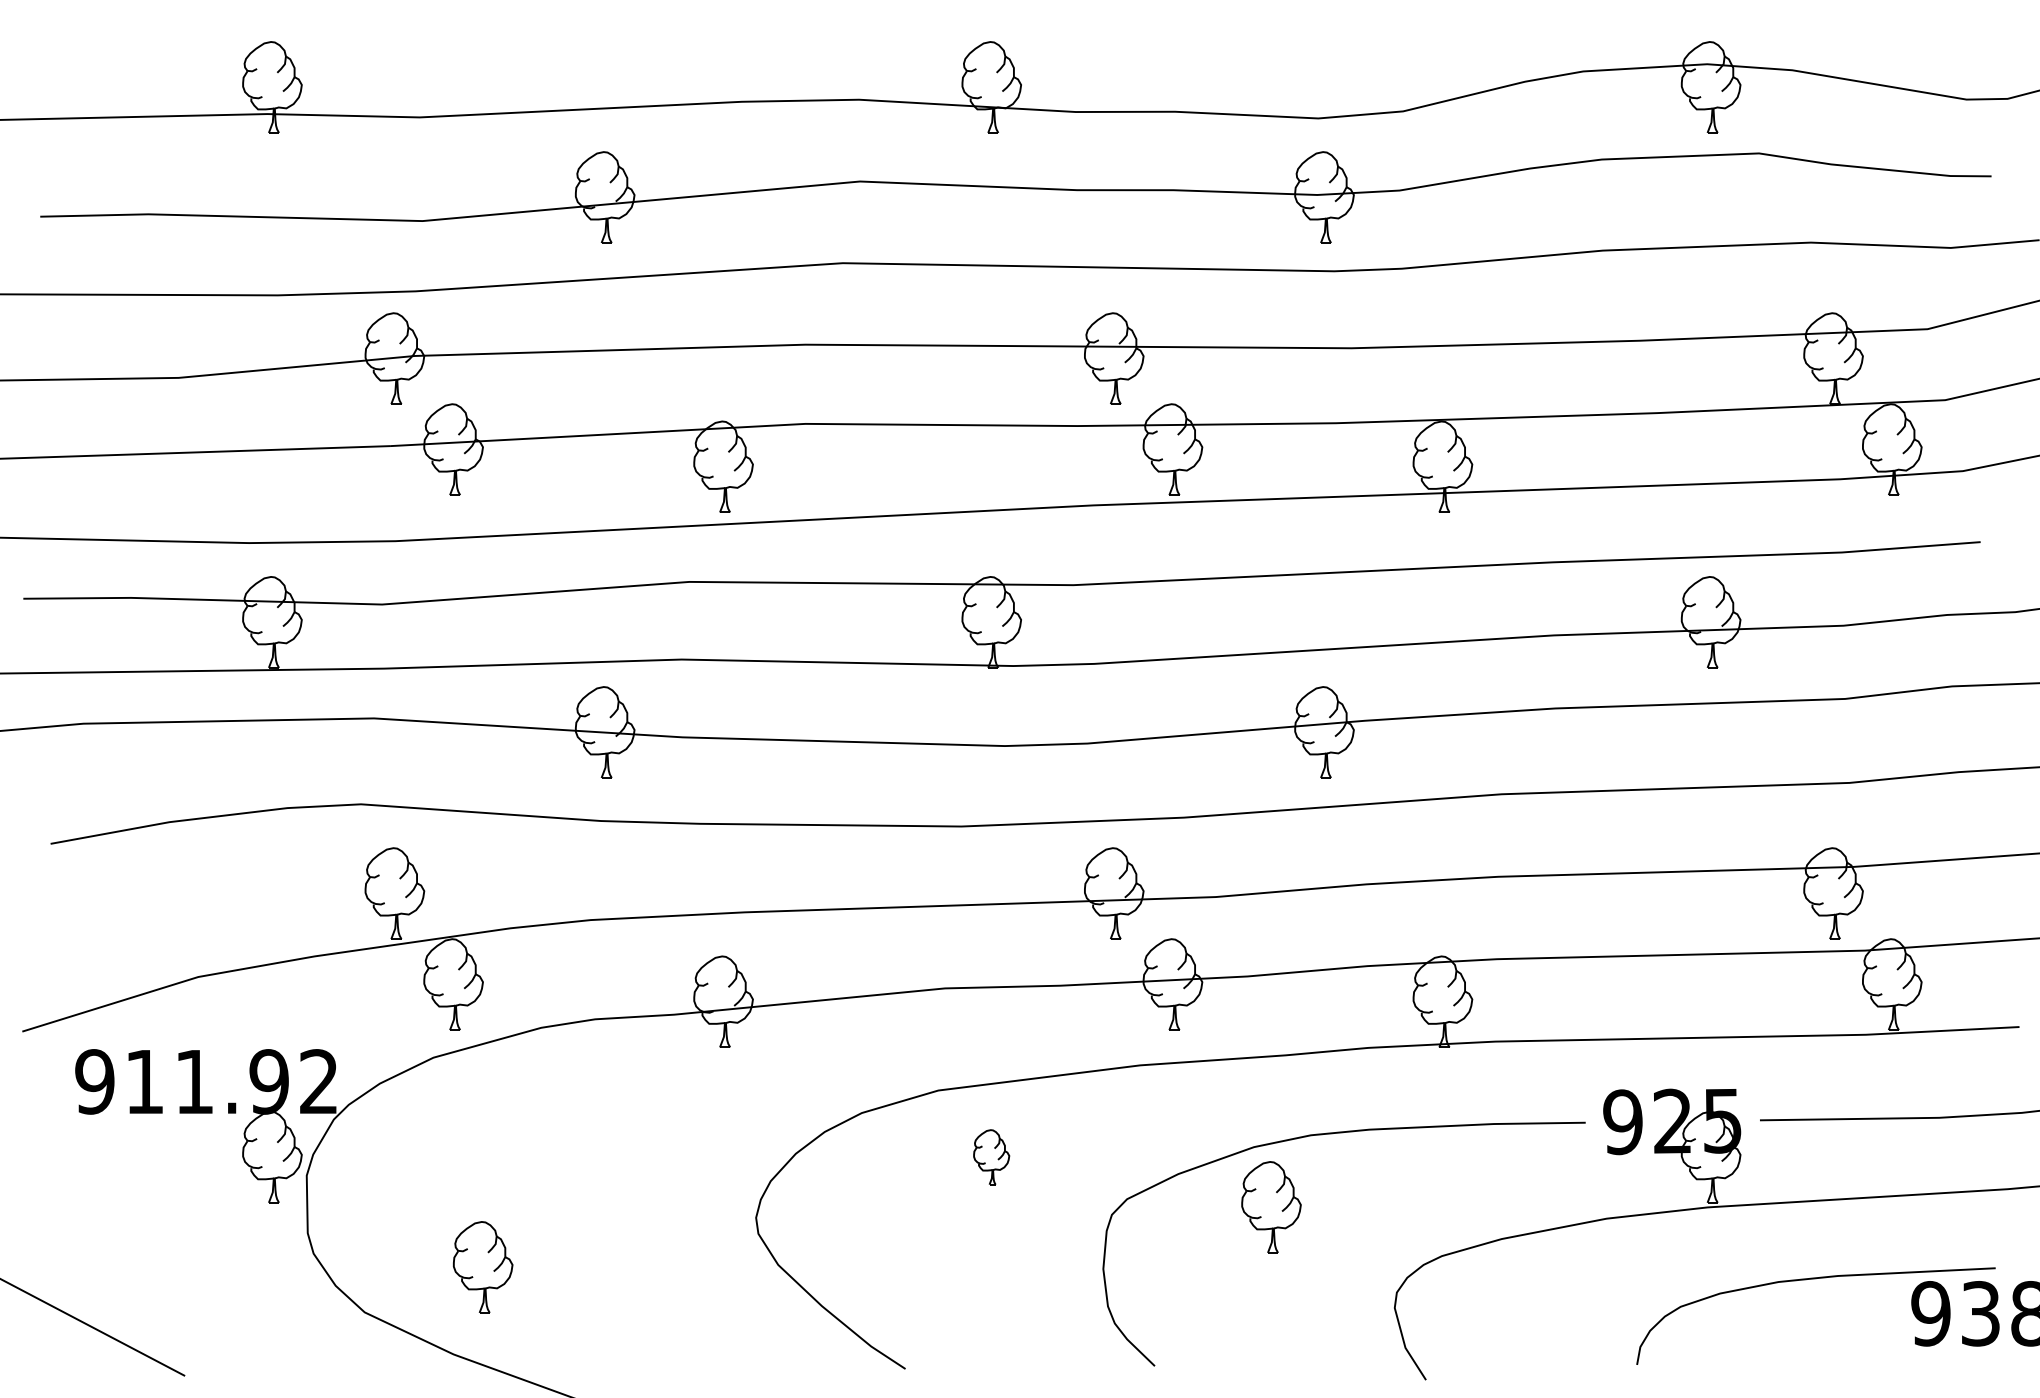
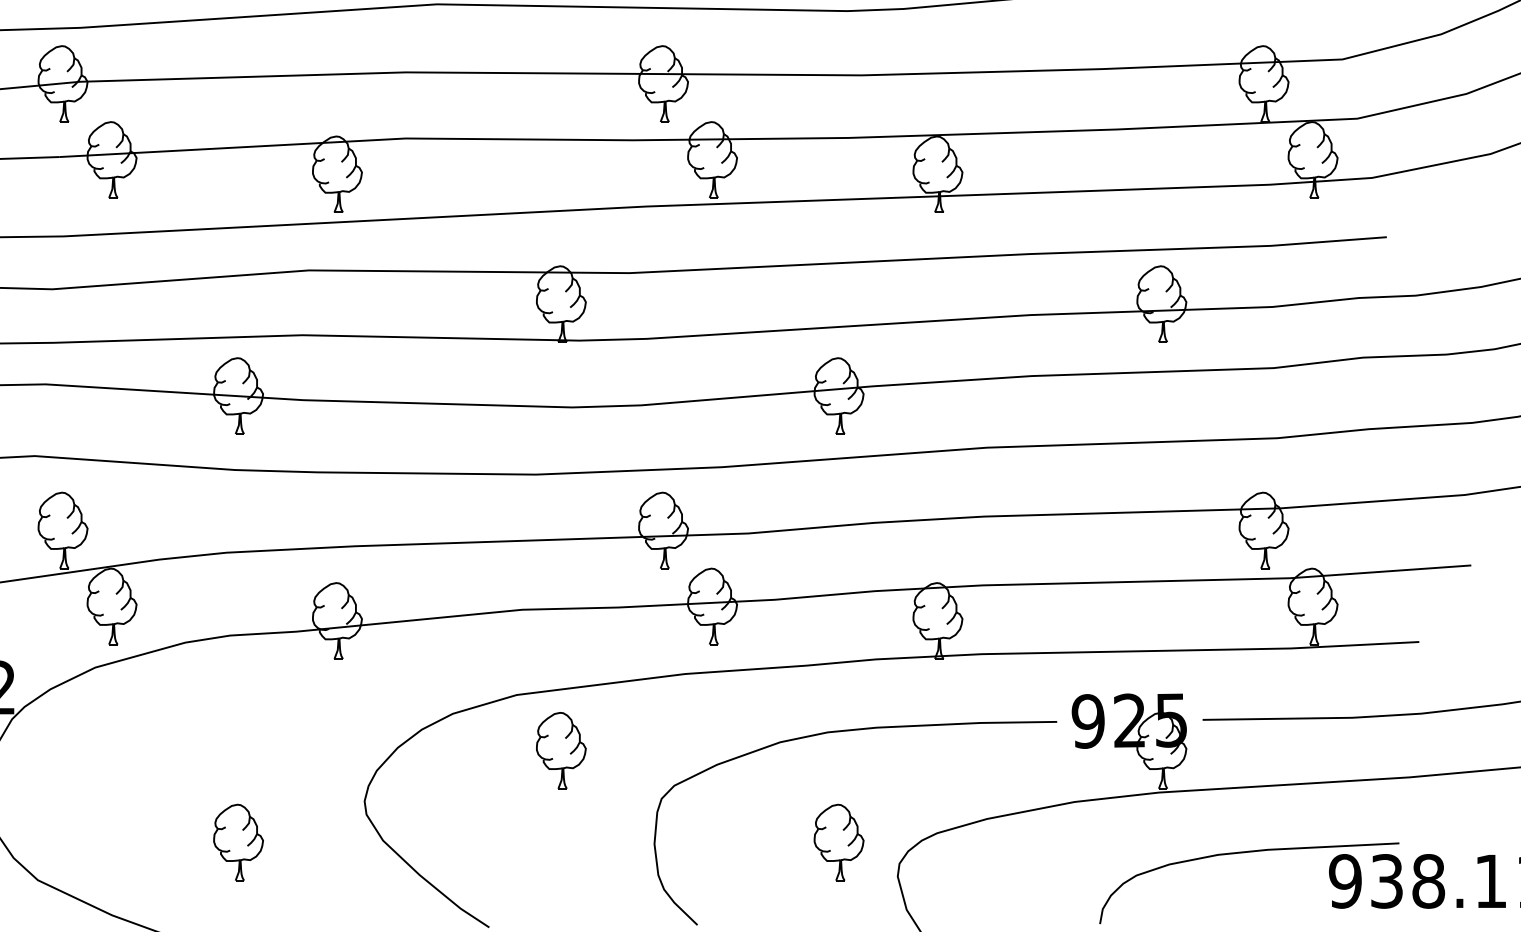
part: (991, 1157) -> (561, 750), size x1.67
part: (1271, 1207) -> (839, 842), moved
part: (483, 1267) -> (238, 842), moved

